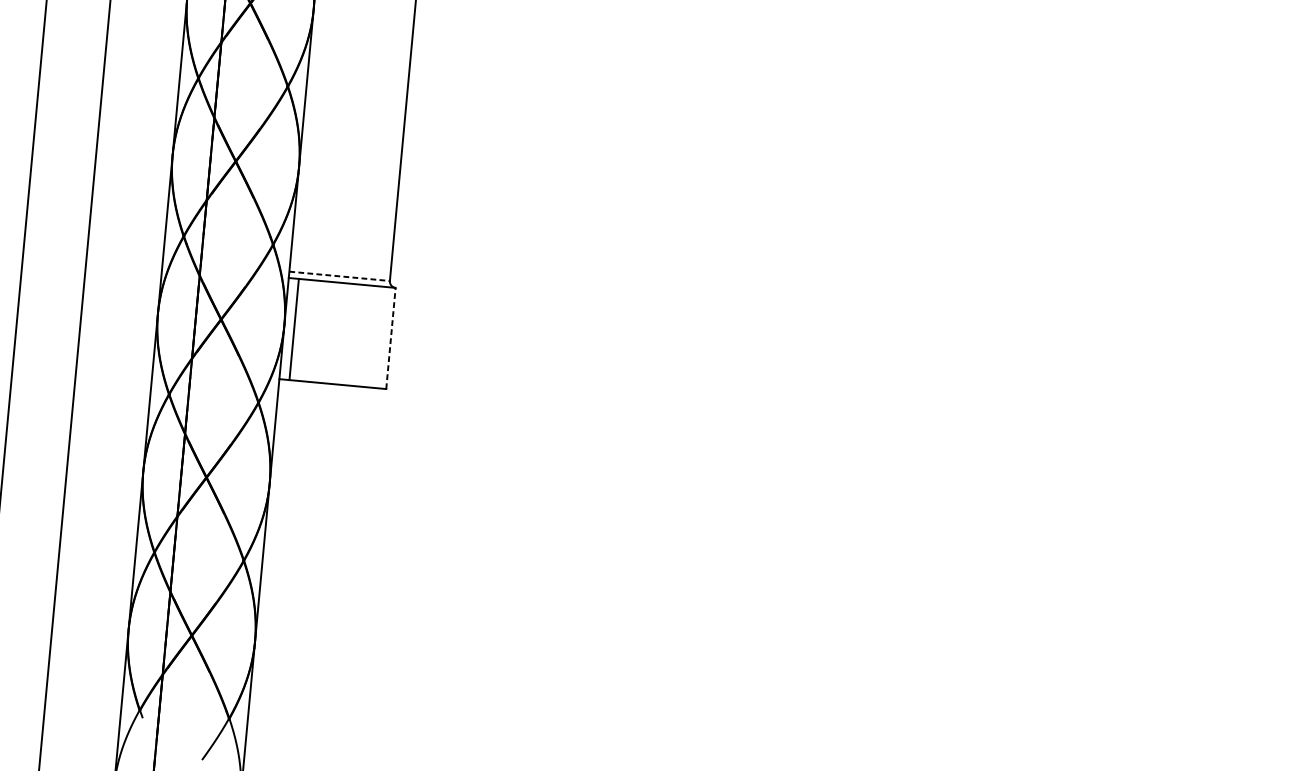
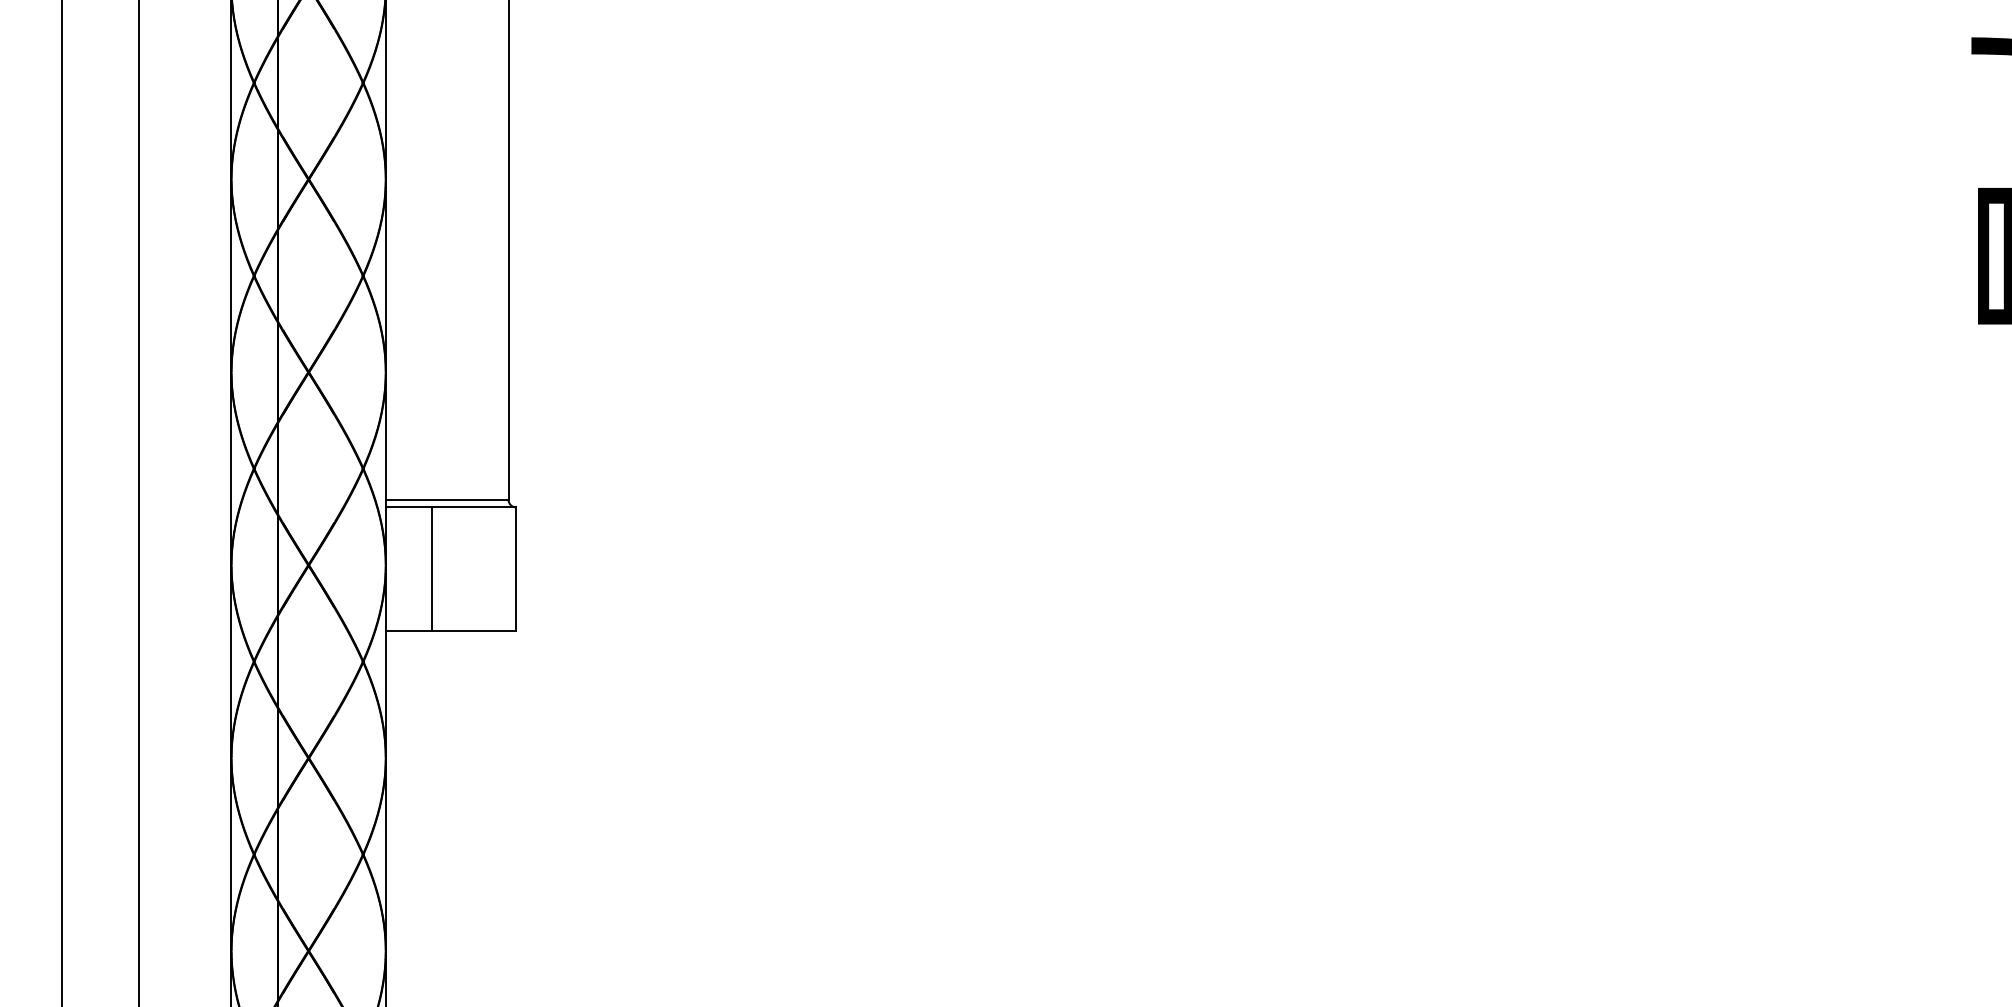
line: (339, 276) -> (447, 499), dashed -> solid
line: (294, 329) -> (432, 568), moved
line: (391, 338) -> (516, 569), dashed -> solid

